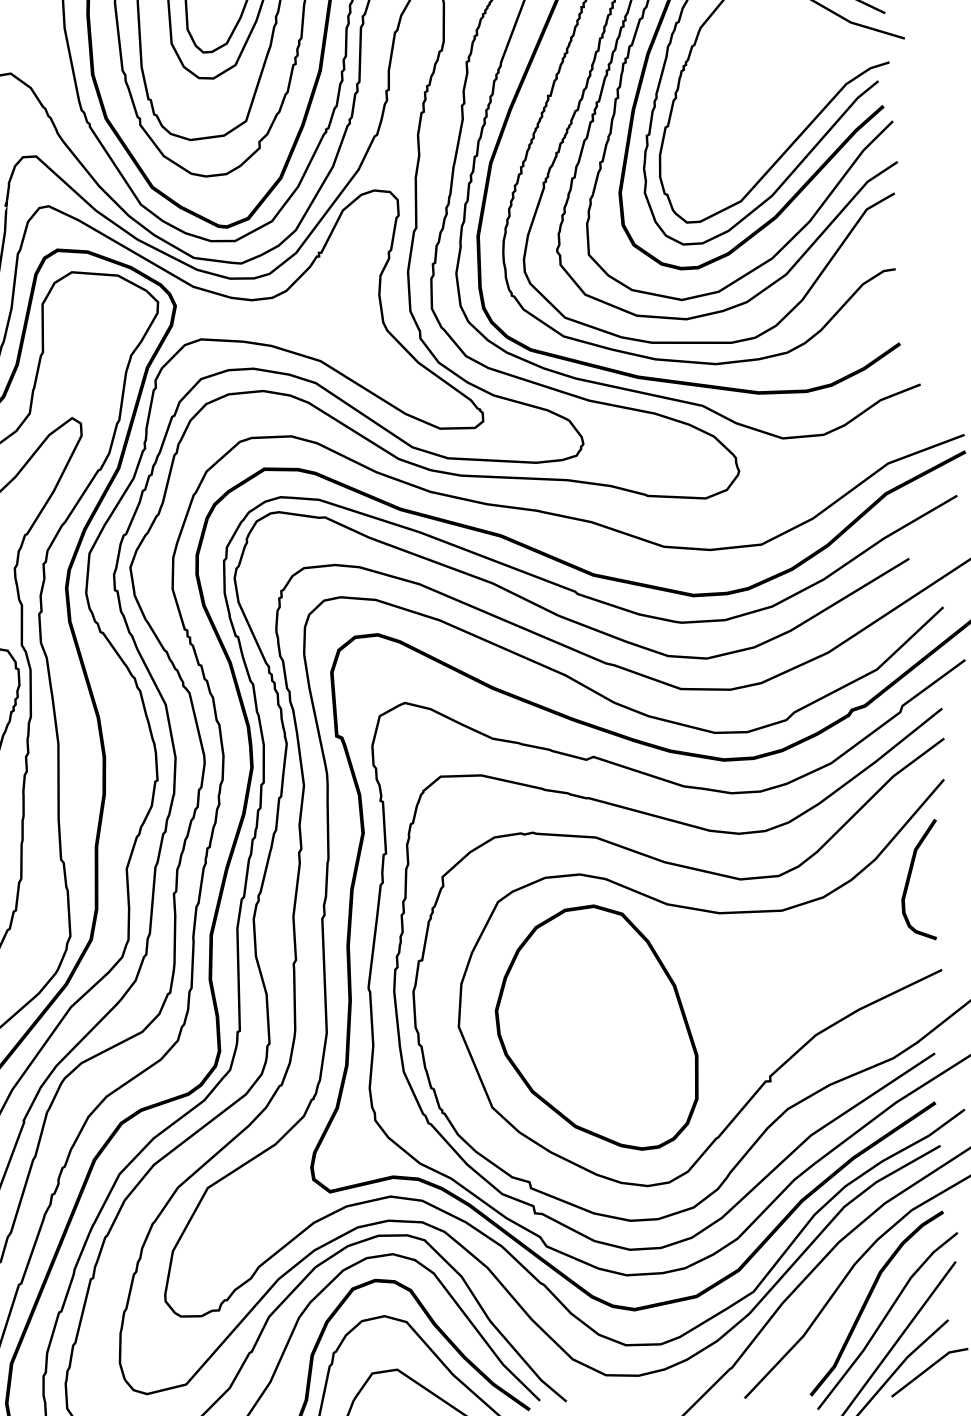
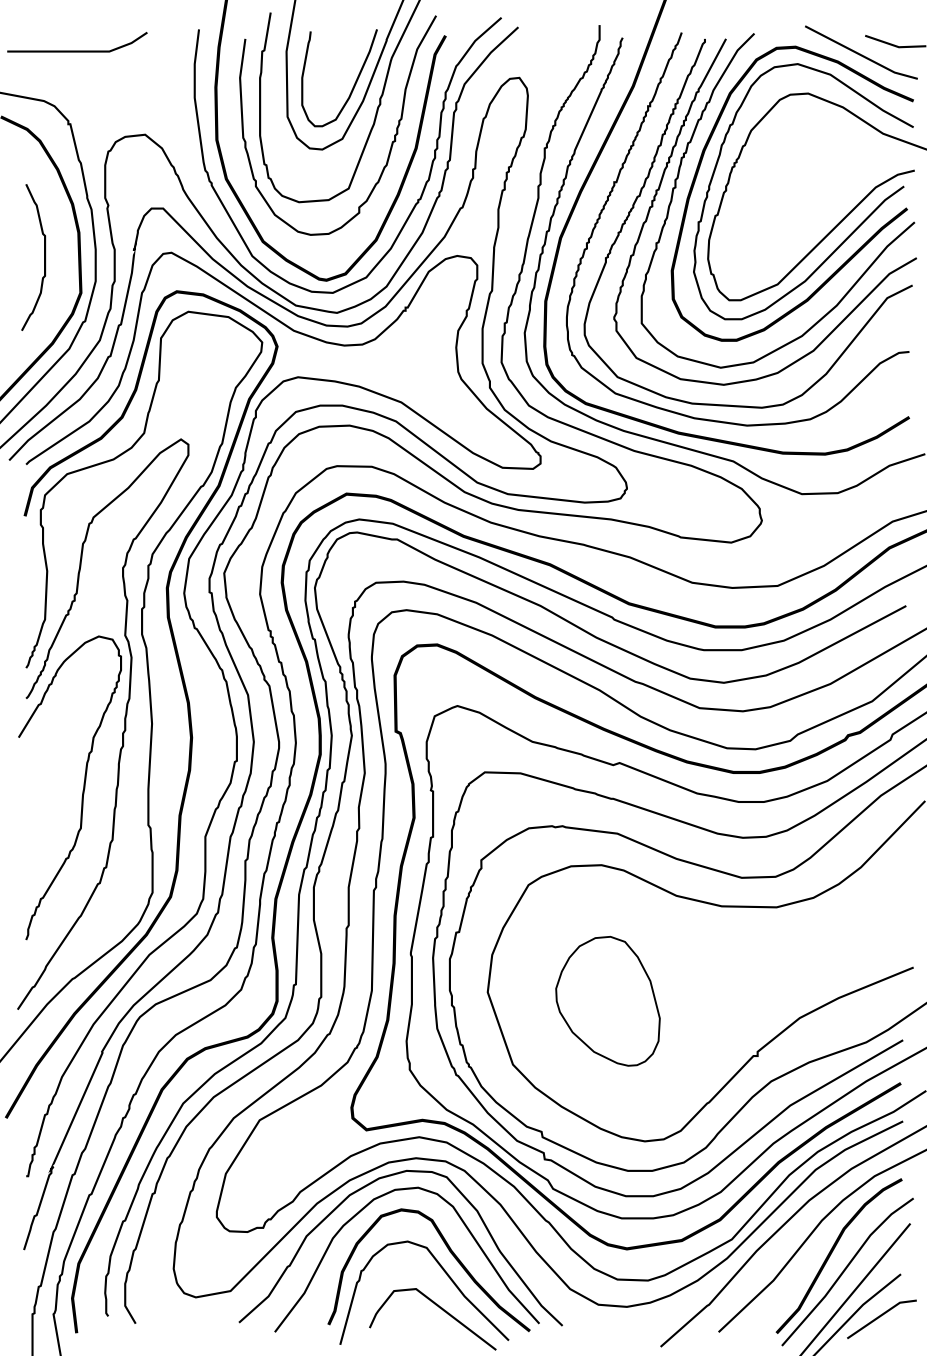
curve: (910, 879) -> (890, 886), removed
part: (595, 1029) -> (607, 1001), size x0.6

